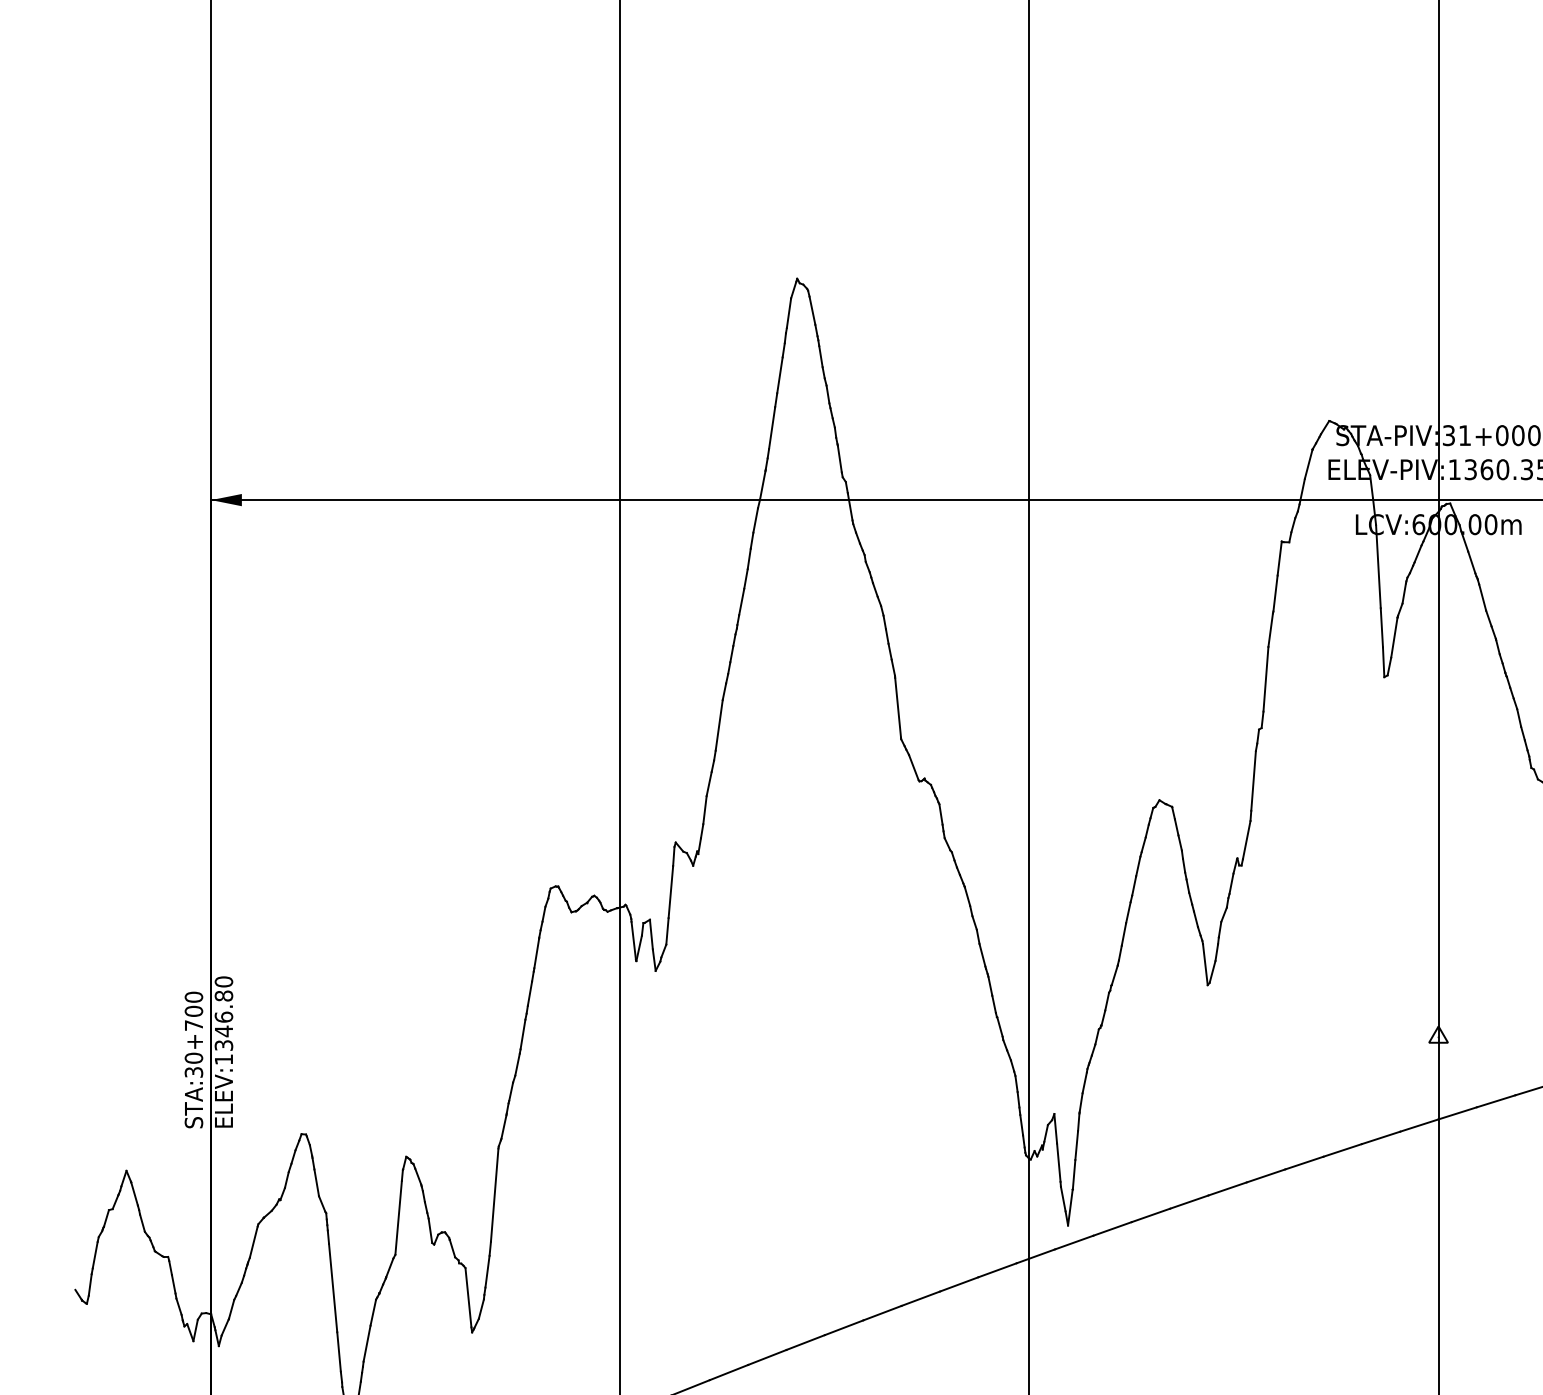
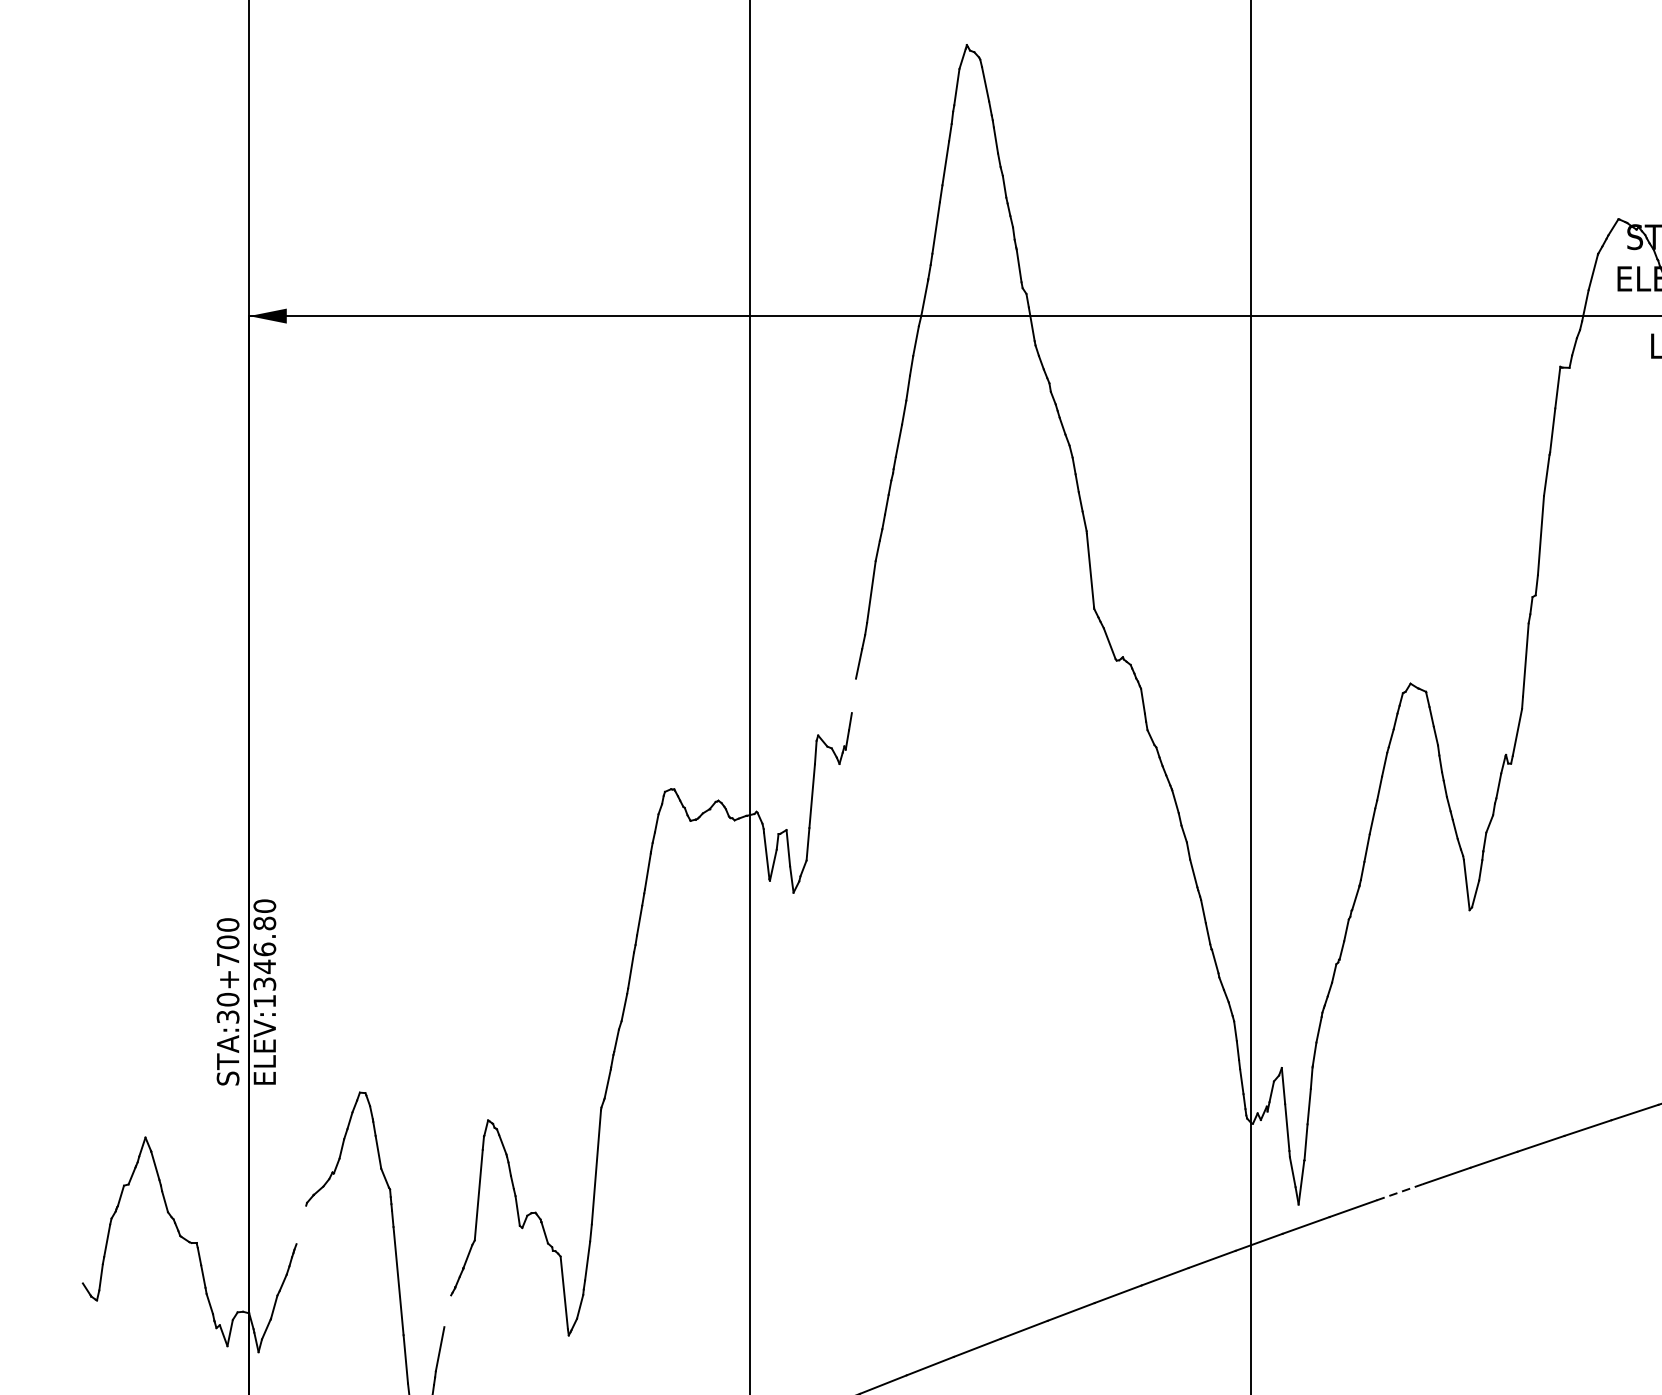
line: (704, 810) -> (853, 696), removed
line: (1151, 1215) -> (1400, 1192), solid -> dashed
line: (253, 1241) -> (301, 1224), removed
line: (373, 1312) -> (447, 1311), removed

